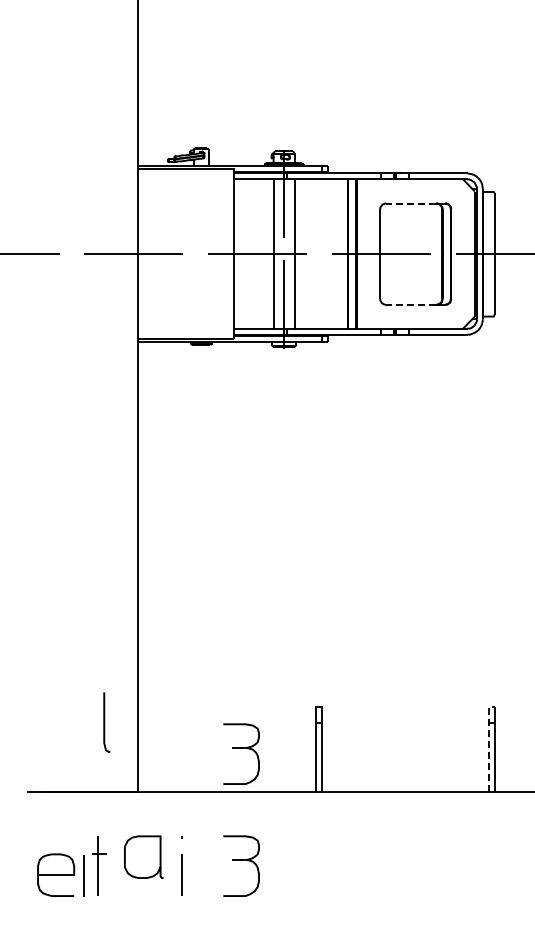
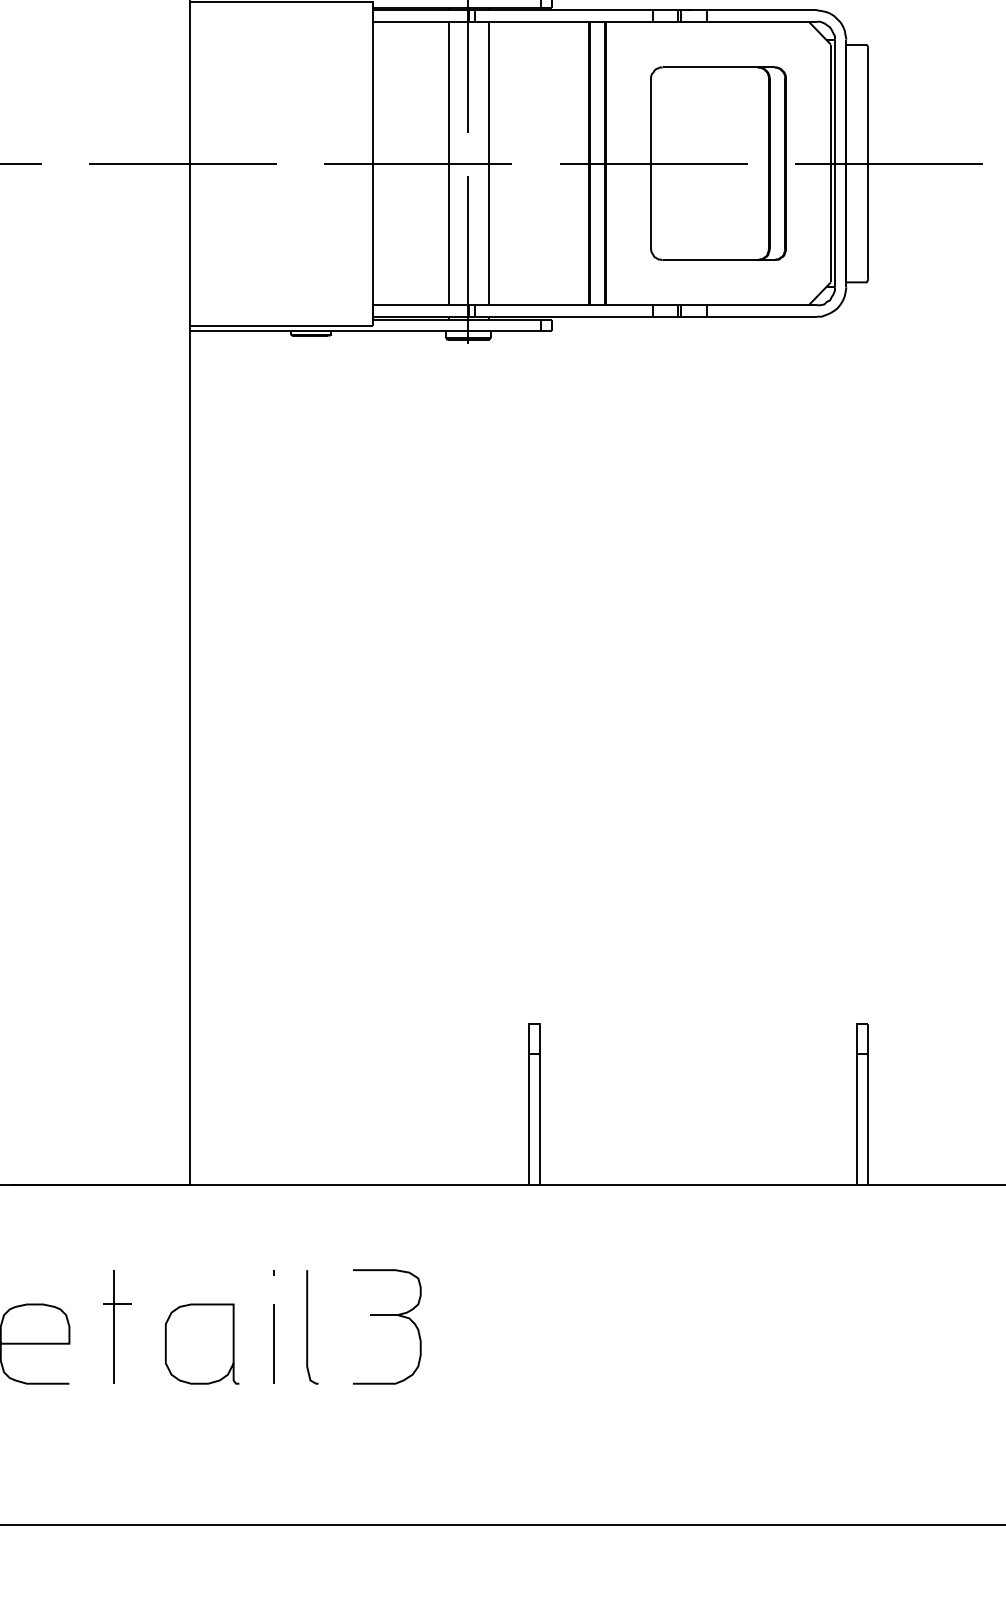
line: (411, 203) -> (710, 67), dashed -> solid
line: (411, 304) -> (710, 259), dashed -> solid
line: (105, 722) -> (309, 1327), moved
line: (488, 744) -> (856, 1095), dashed -> solid
part: (241, 753) -> (387, 1112), removed
curve: (159, 856) -> (231, 1342), moved
line: (83, 875) -> (87, 1344), removed

